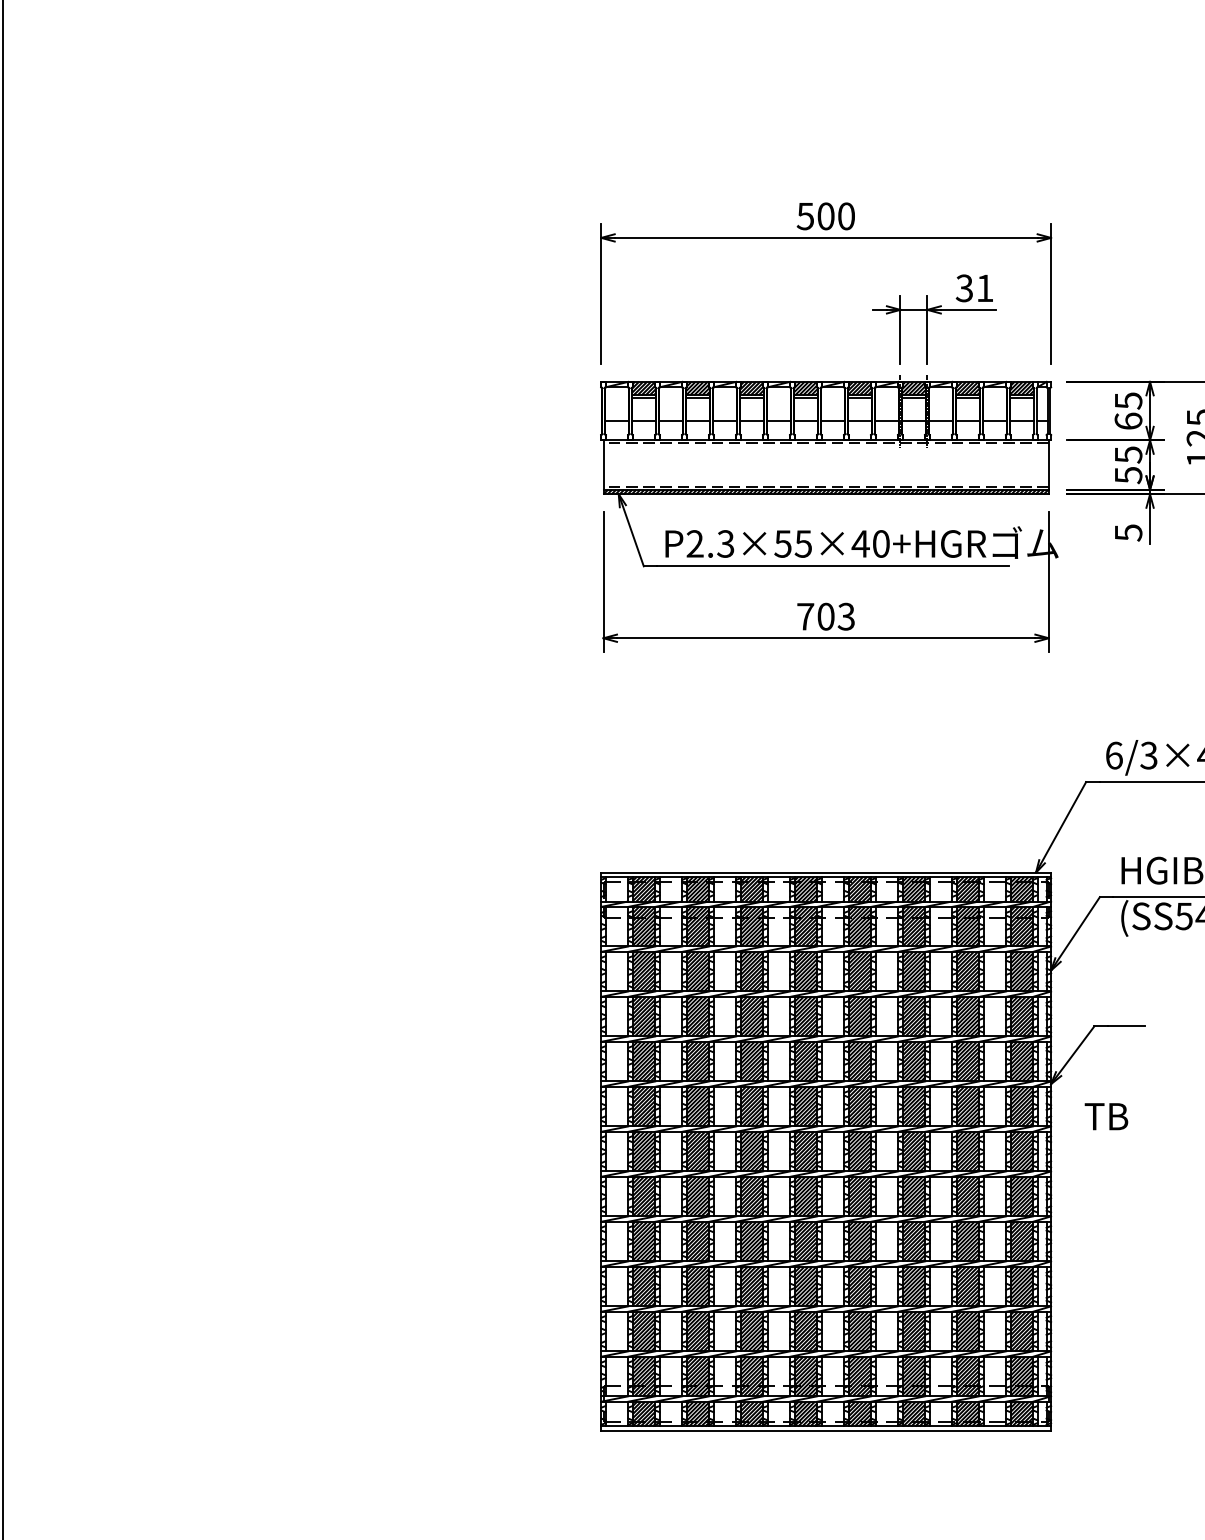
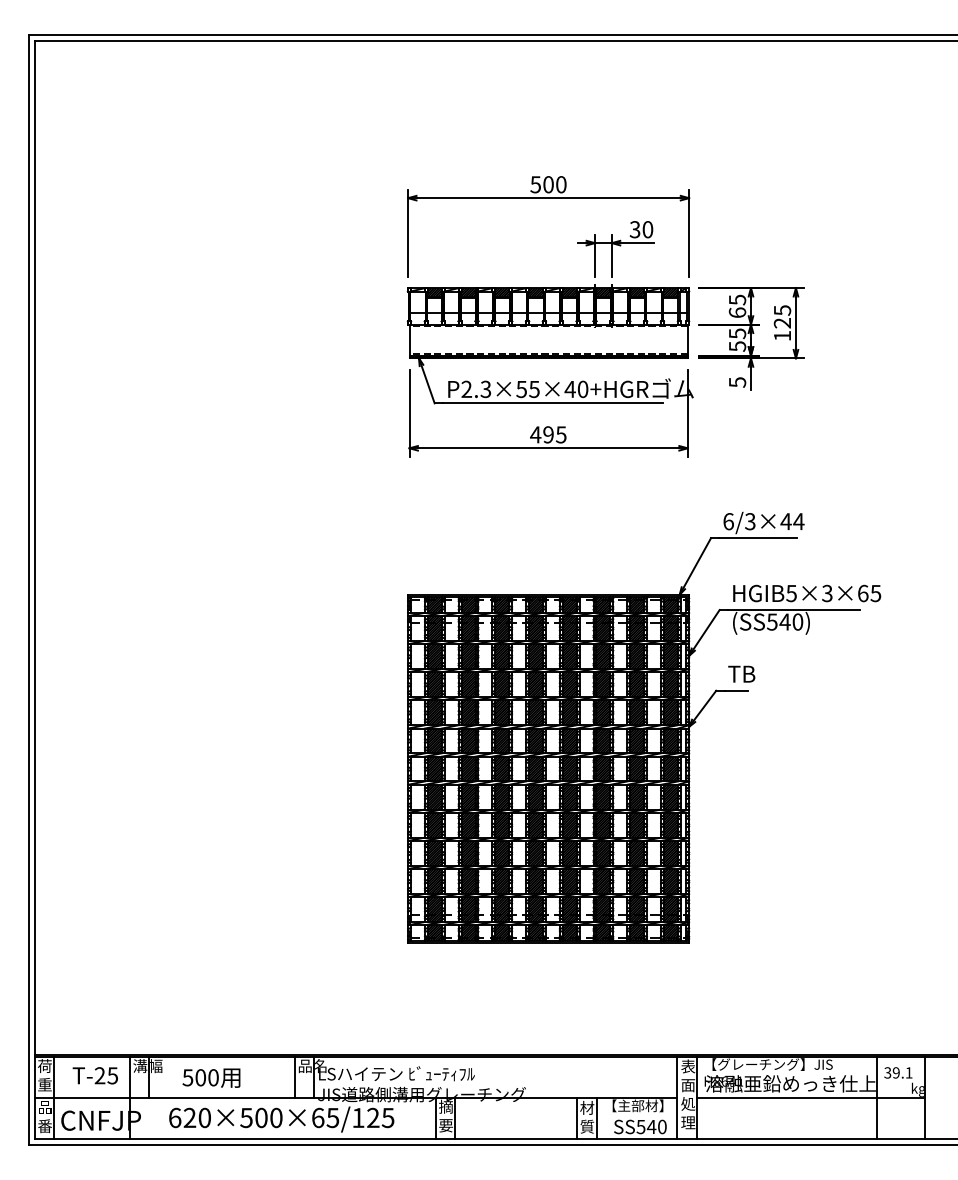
text: (984, 288) -> (647, 229), 31 -> 30
text: (825, 616) -> (548, 434), 703 -> 495
text: (1106, 1115) -> (741, 673), moved

